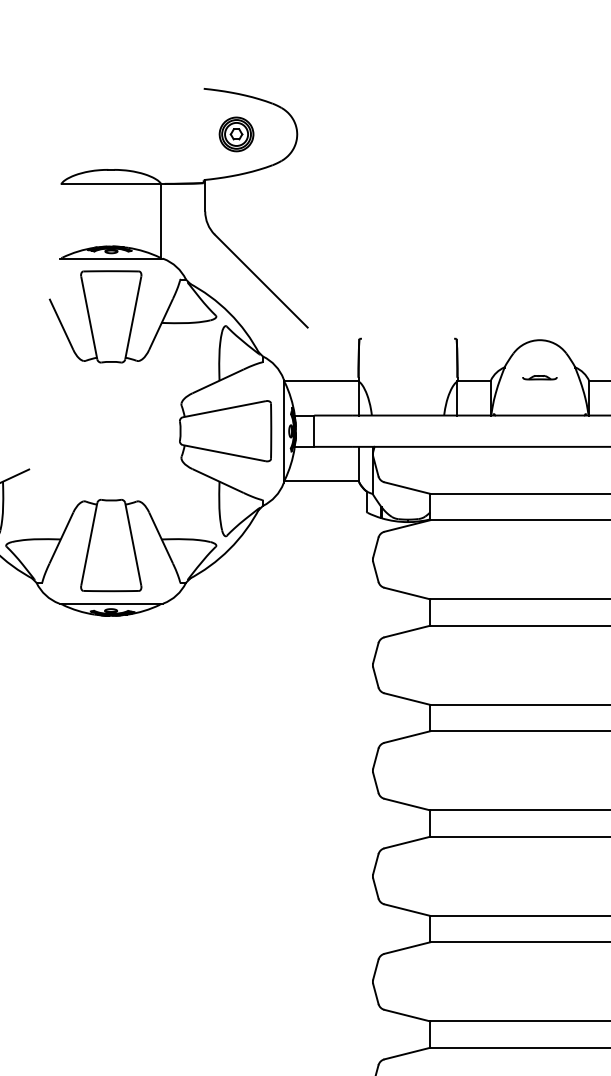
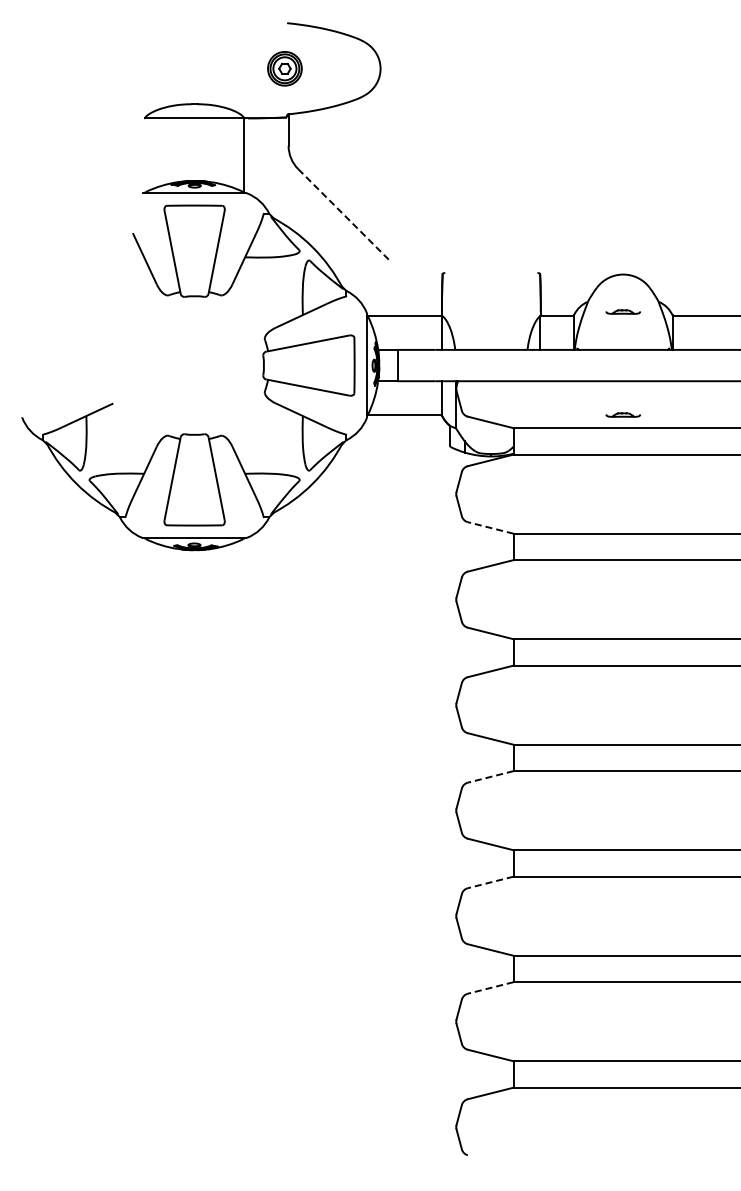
part: (236, 134) -> (284, 68), moved
line: (261, 281) -> (344, 215), solid -> dashed
part: (539, 480) -> (622, 414), added
line: (407, 593) -> (490, 527), solid -> dashed
line: (407, 842) -> (490, 776), solid -> dashed
line: (407, 948) -> (490, 882), solid -> dashed
line: (407, 1053) -> (490, 987), solid -> dashed

